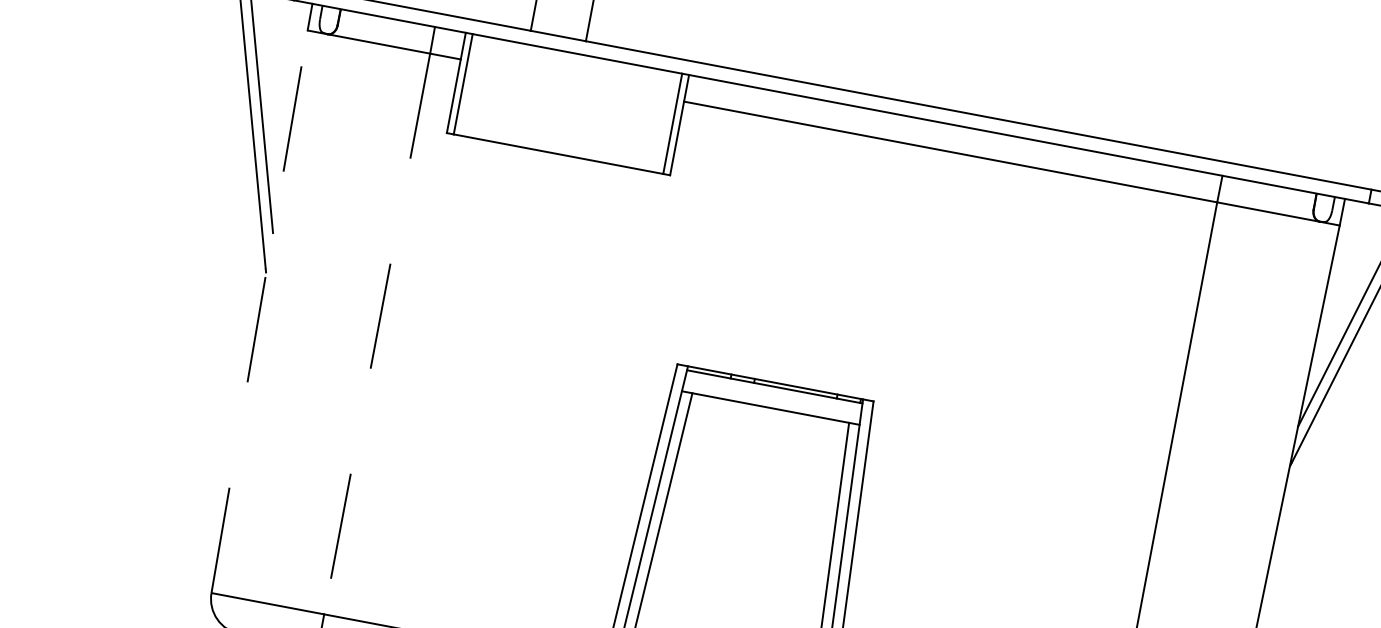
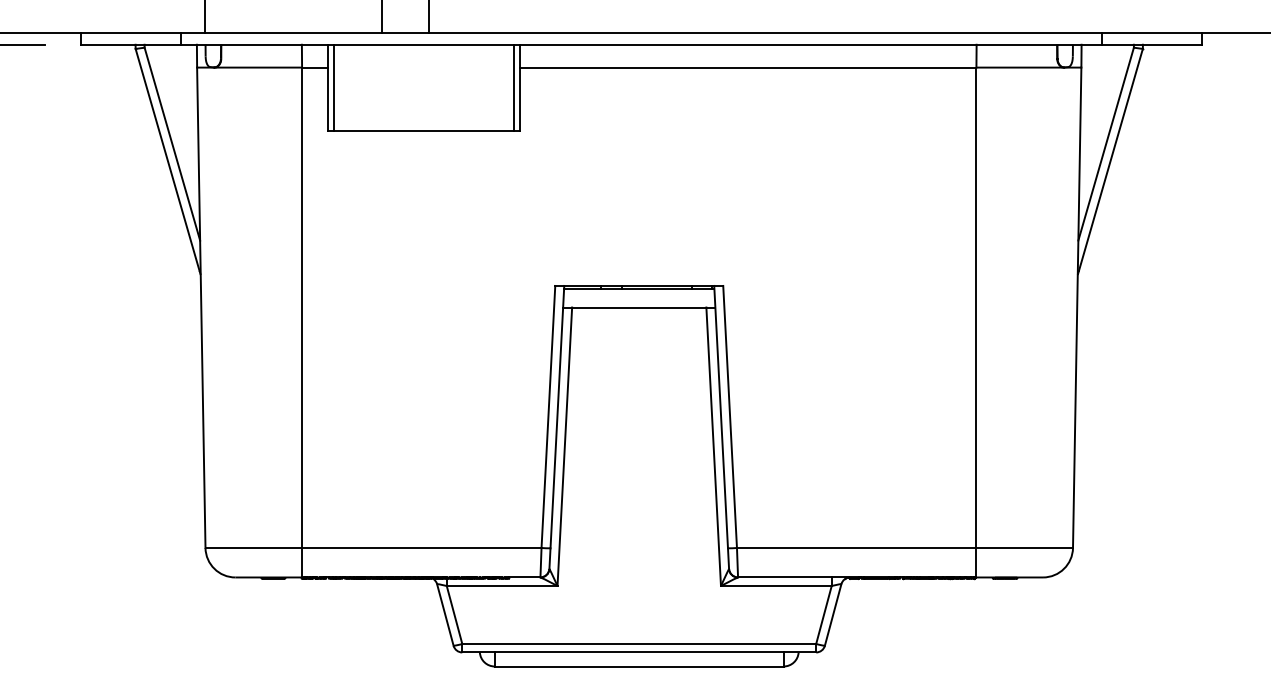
line: (259, 311) -> (201, 307), dashed -> solid
line: (377, 334) -> (302, 308), dashed -> solid

